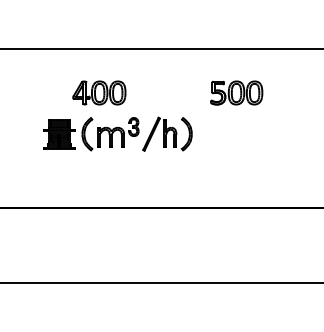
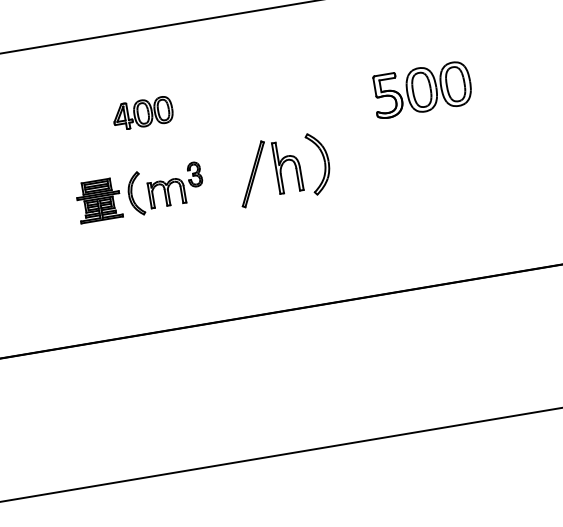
part: (99, 92) -> (142, 112), size x0.6
part: (236, 92) -> (421, 88), moved
part: (91, 134) -> (141, 193), size x0.7

